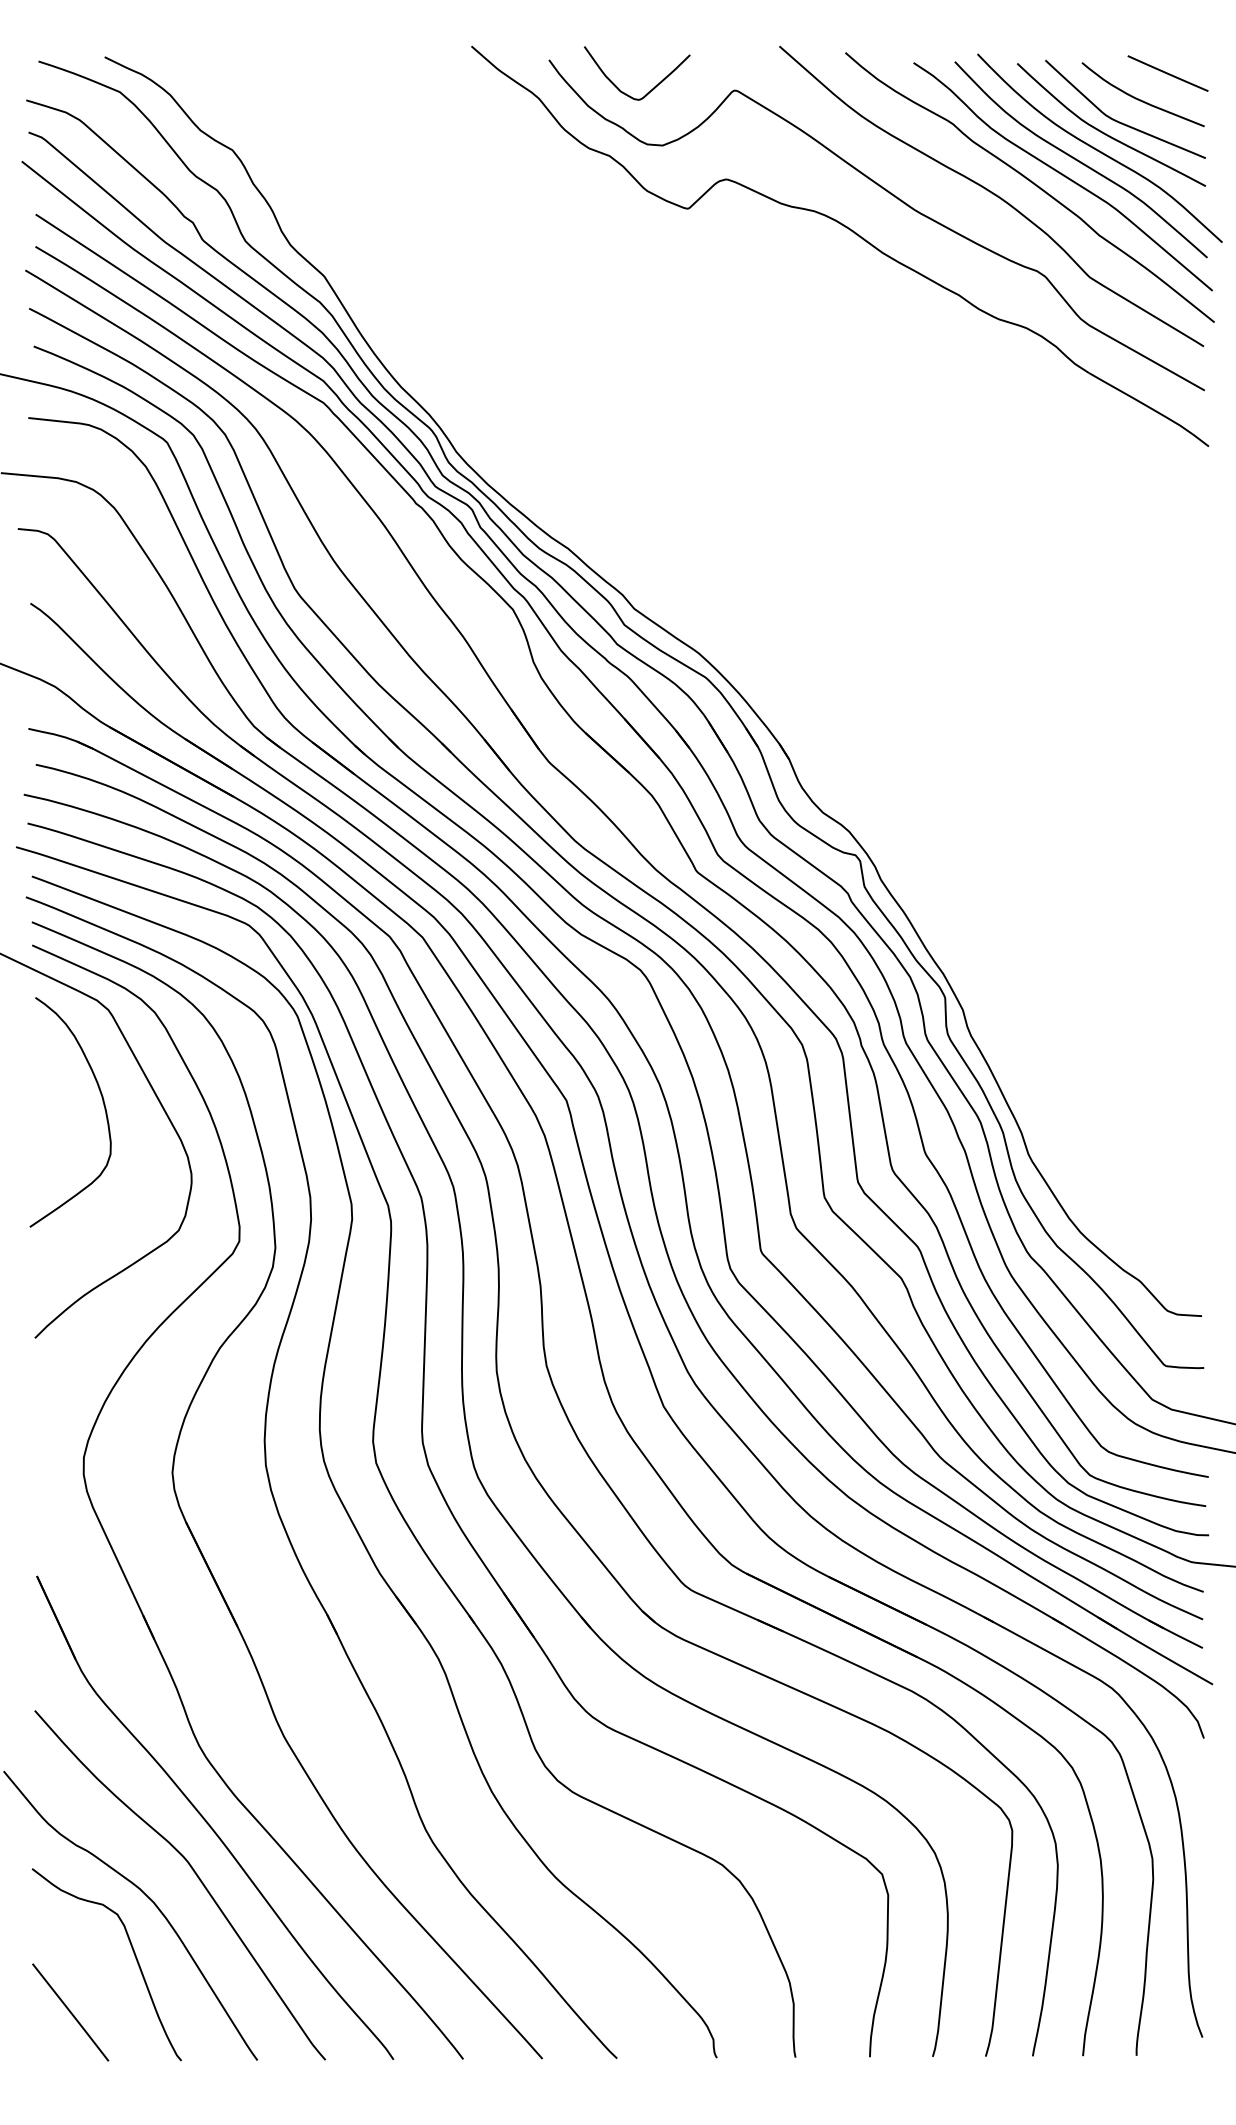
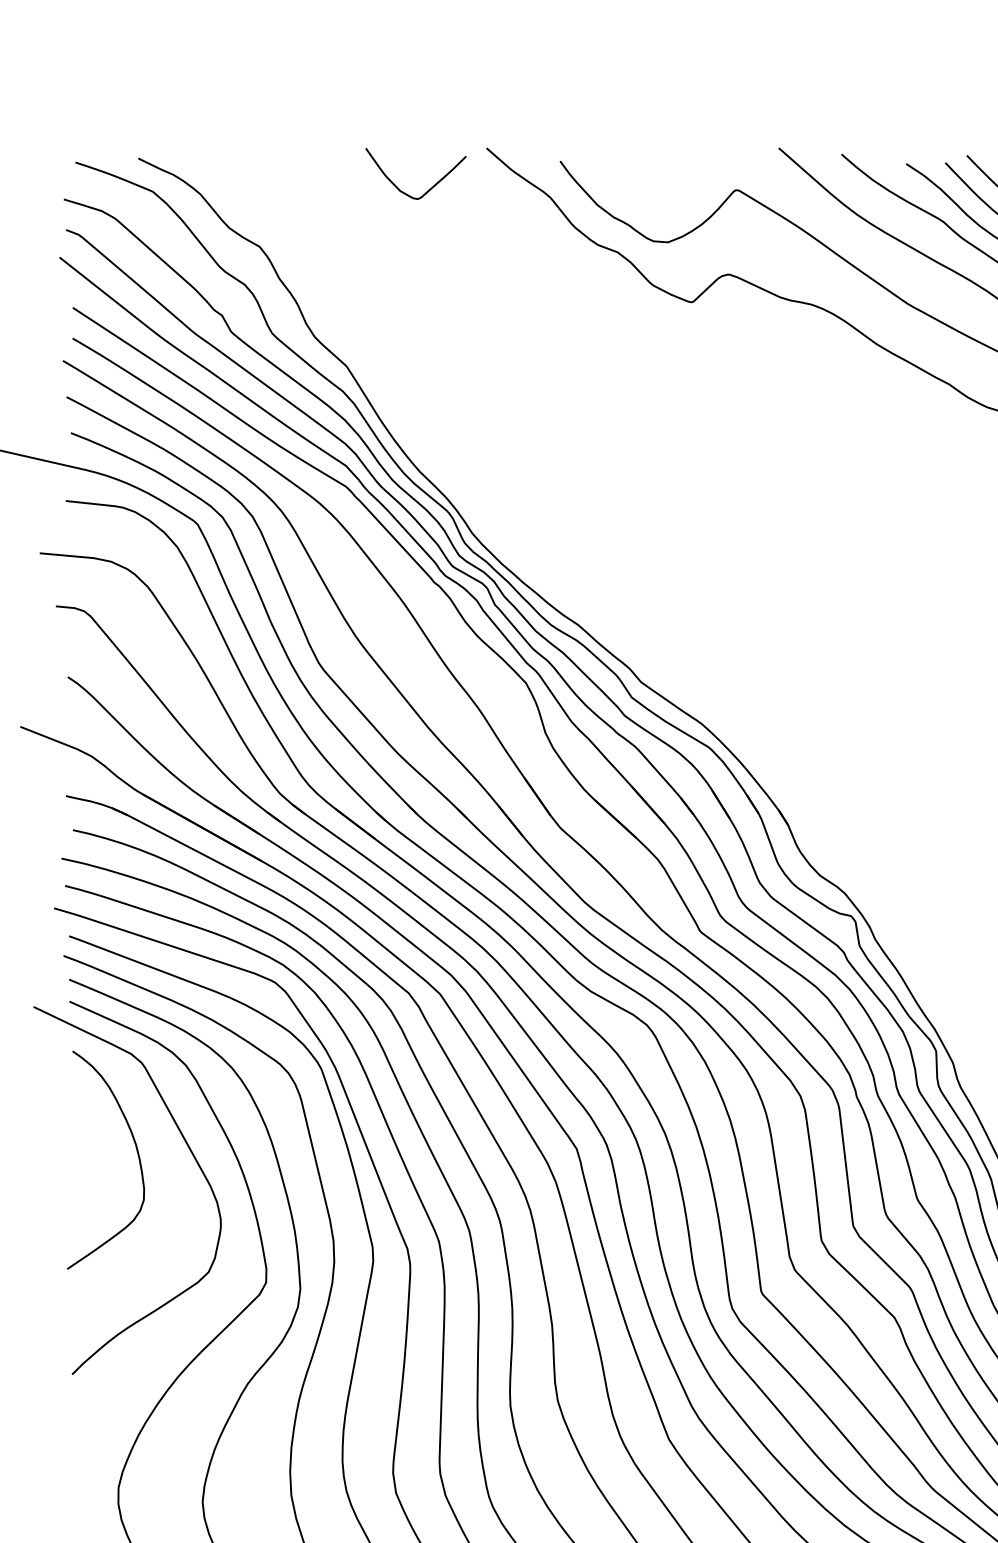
curve: (648, 91) -> (426, 191), moved

